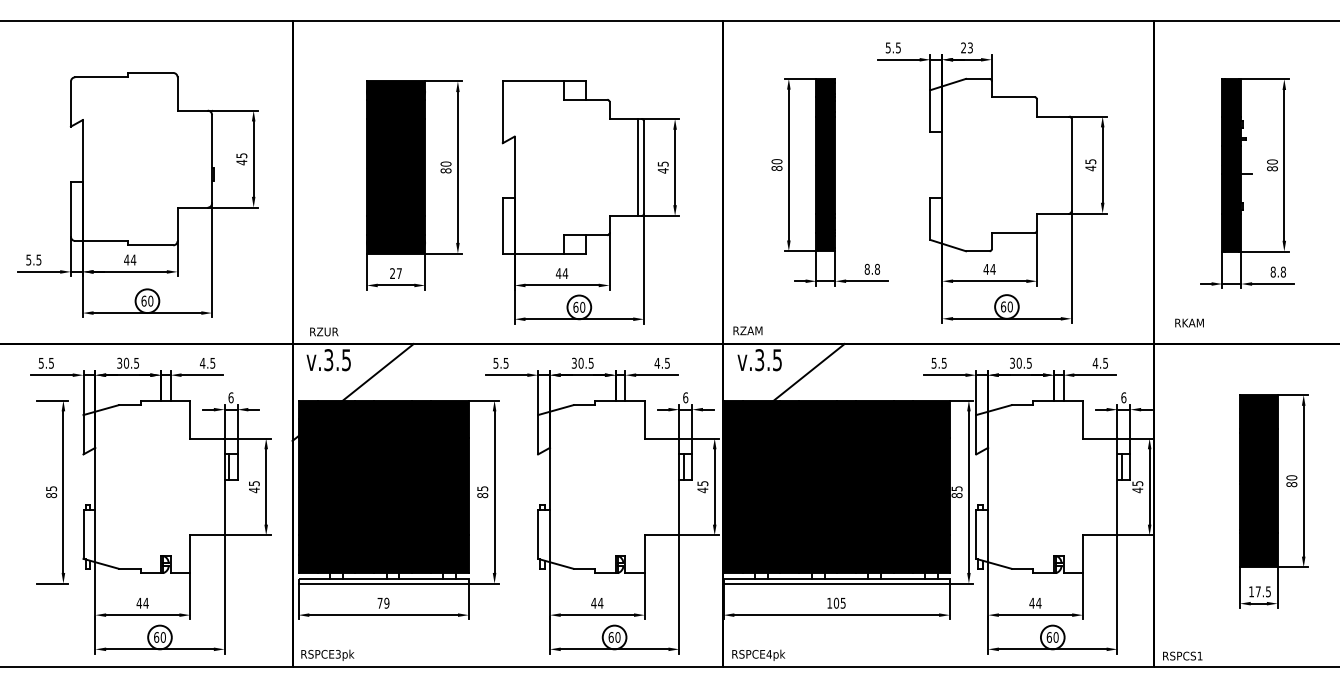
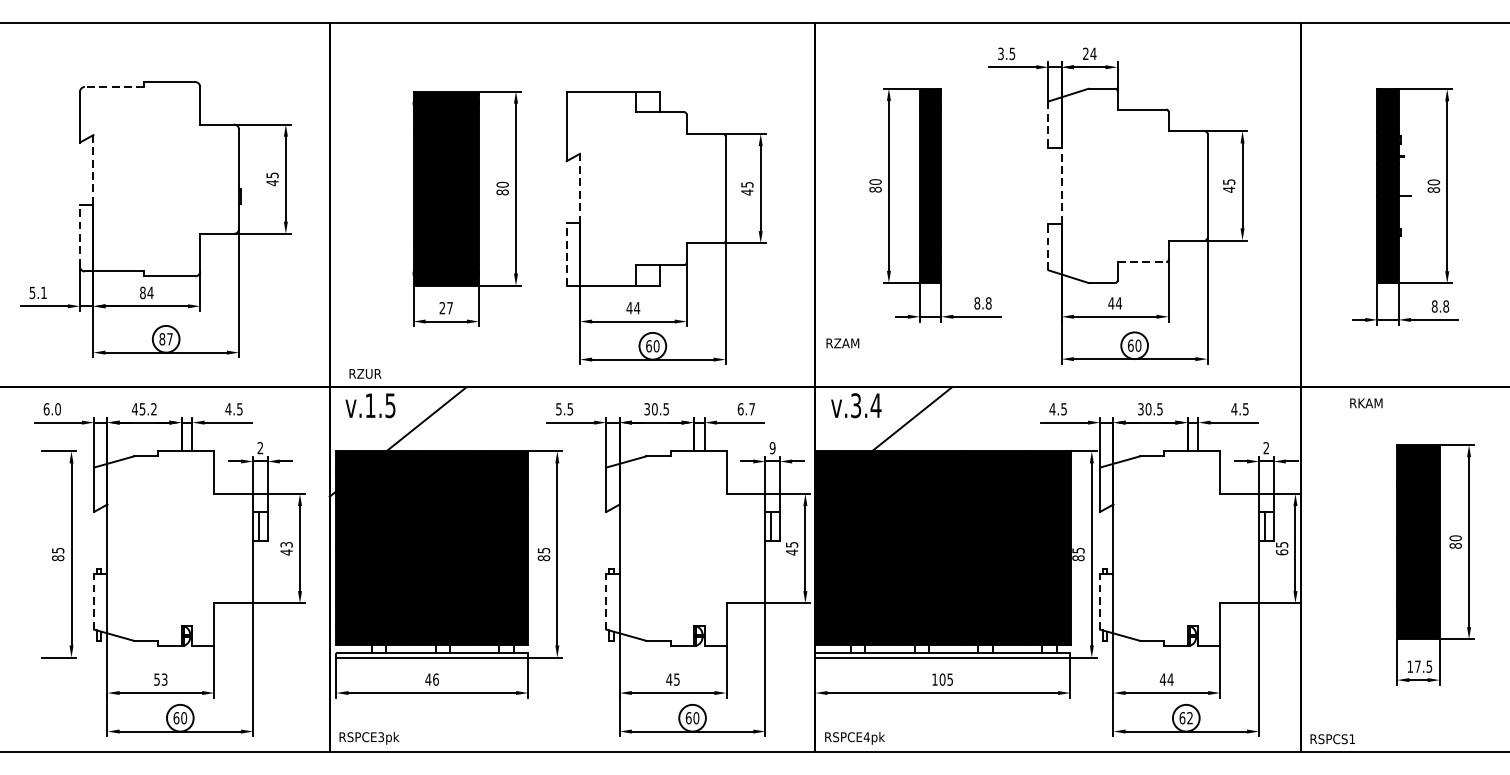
text: (888, 46) -> (1001, 52), 5.5 -> 3.5
text: (970, 47) -> (1093, 53), 23 -> 24
line: (101, 77) -> (114, 87), solid -> dashed
line: (930, 110) -> (1048, 124), solid -> dashed
line: (82, 150) -> (93, 169), solid -> dashed
line: (942, 164) -> (1062, 185), solid -> dashed
line: (514, 167) -> (579, 188), solid -> dashed
line: (637, 167) -> (718, 188), removed
line: (70, 208) -> (79, 234), solid -> dashed
line: (930, 219) -> (1048, 247), solid -> dashed
line: (502, 226) -> (566, 255), solid -> dashed
line: (1013, 232) -> (1142, 261), solid -> dashed
text: (38, 259) -> (43, 292), 5.5 -> 5.1
text: (126, 259) -> (142, 292), 44 -> 84
text: (147, 300) -> (166, 338), 60 -> 87
text: (1189, 322) -> (1366, 402), moved
text: (747, 330) -> (842, 342), moved
text: (328, 360) -> (370, 406), v.3.5 -> v.1.5
text: (777, 360) -> (876, 406), v.3.5 -> v.3.4
text: (46, 362) -> (52, 408), 5.5 -> 6.0
text: (127, 362) -> (143, 408), 30.5 -> 45.2
text: (661, 362) -> (745, 408), 4.5 -> 6.7
text: (933, 363) -> (1051, 409), 5.5 -> 4.5
text: (230, 397) -> (259, 447), 6 -> 2
text: (685, 397) -> (772, 447), 6 -> 9
text: (1123, 397) -> (1266, 447), 6 -> 2
text: (253, 483) -> (285, 544), 45 -> 43
text: (1137, 490) -> (1281, 552), 45 -> 65
line: (83, 534) -> (94, 602), solid -> dashed
line: (538, 534) -> (606, 602), solid -> dashed
line: (976, 534) -> (1100, 602), solid -> dashed
text: (142, 602) -> (160, 678), 44 -> 53
text: (383, 602) -> (432, 678), 79 -> 46
text: (600, 603) -> (676, 679), 44 -> 45
text: (1055, 637) -> (1189, 718), 60 -> 62

